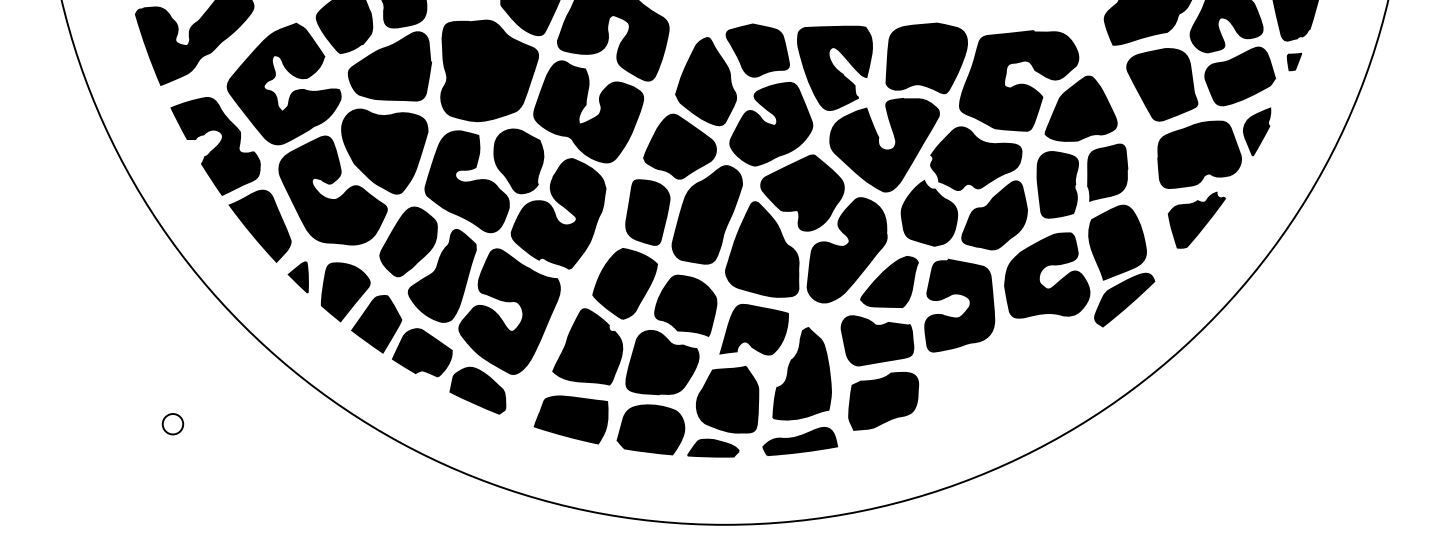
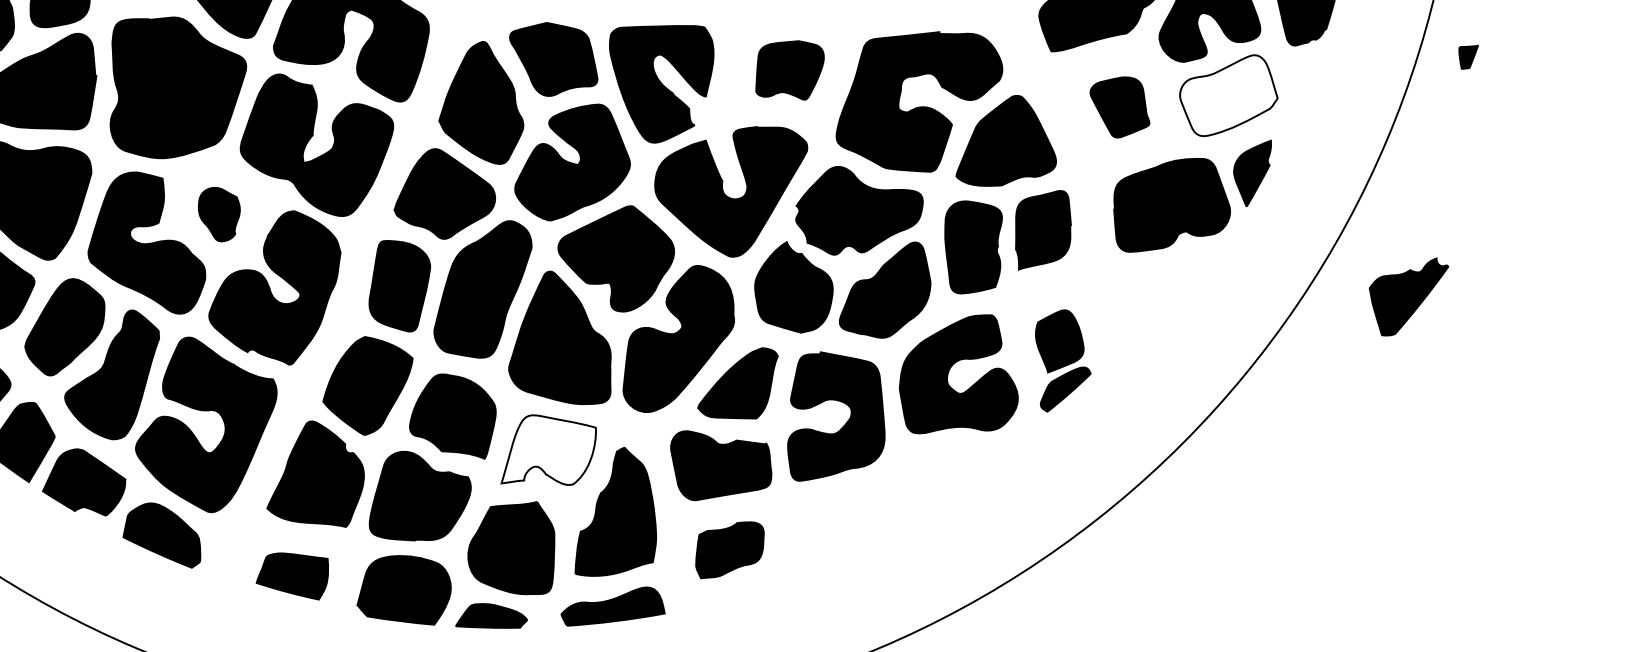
part: (926, 58) -> (789, 70), size x0.6
part: (1293, 61) -> (1467, 56), moved
fill: (1240, 76) -> (1229, 95), removed
part: (1162, 84) -> (1120, 106), size x0.6
part: (518, 161) -> (218, 214), size x0.6
part: (1196, 219) -> (1408, 295), moved
part: (1121, 265) -> (1062, 360), size x0.6
fill: (753, 329) -> (547, 449), removed
part: (883, 400) -> (729, 549), size x0.7
part: (570, 419) -> (291, 575), size x0.7

